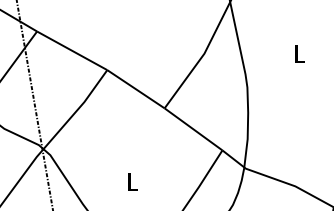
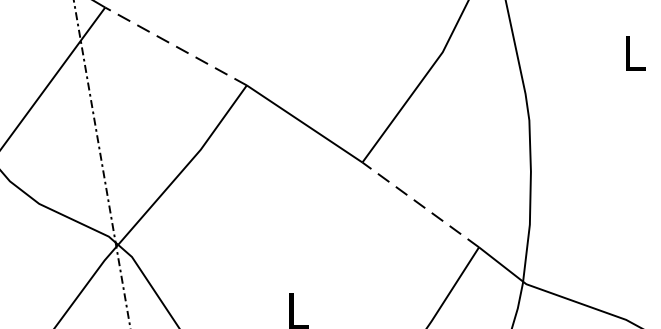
line: (71, 50) -> (174, 45), solid -> dashed
line: (193, 129) -> (420, 205), solid -> dashed

